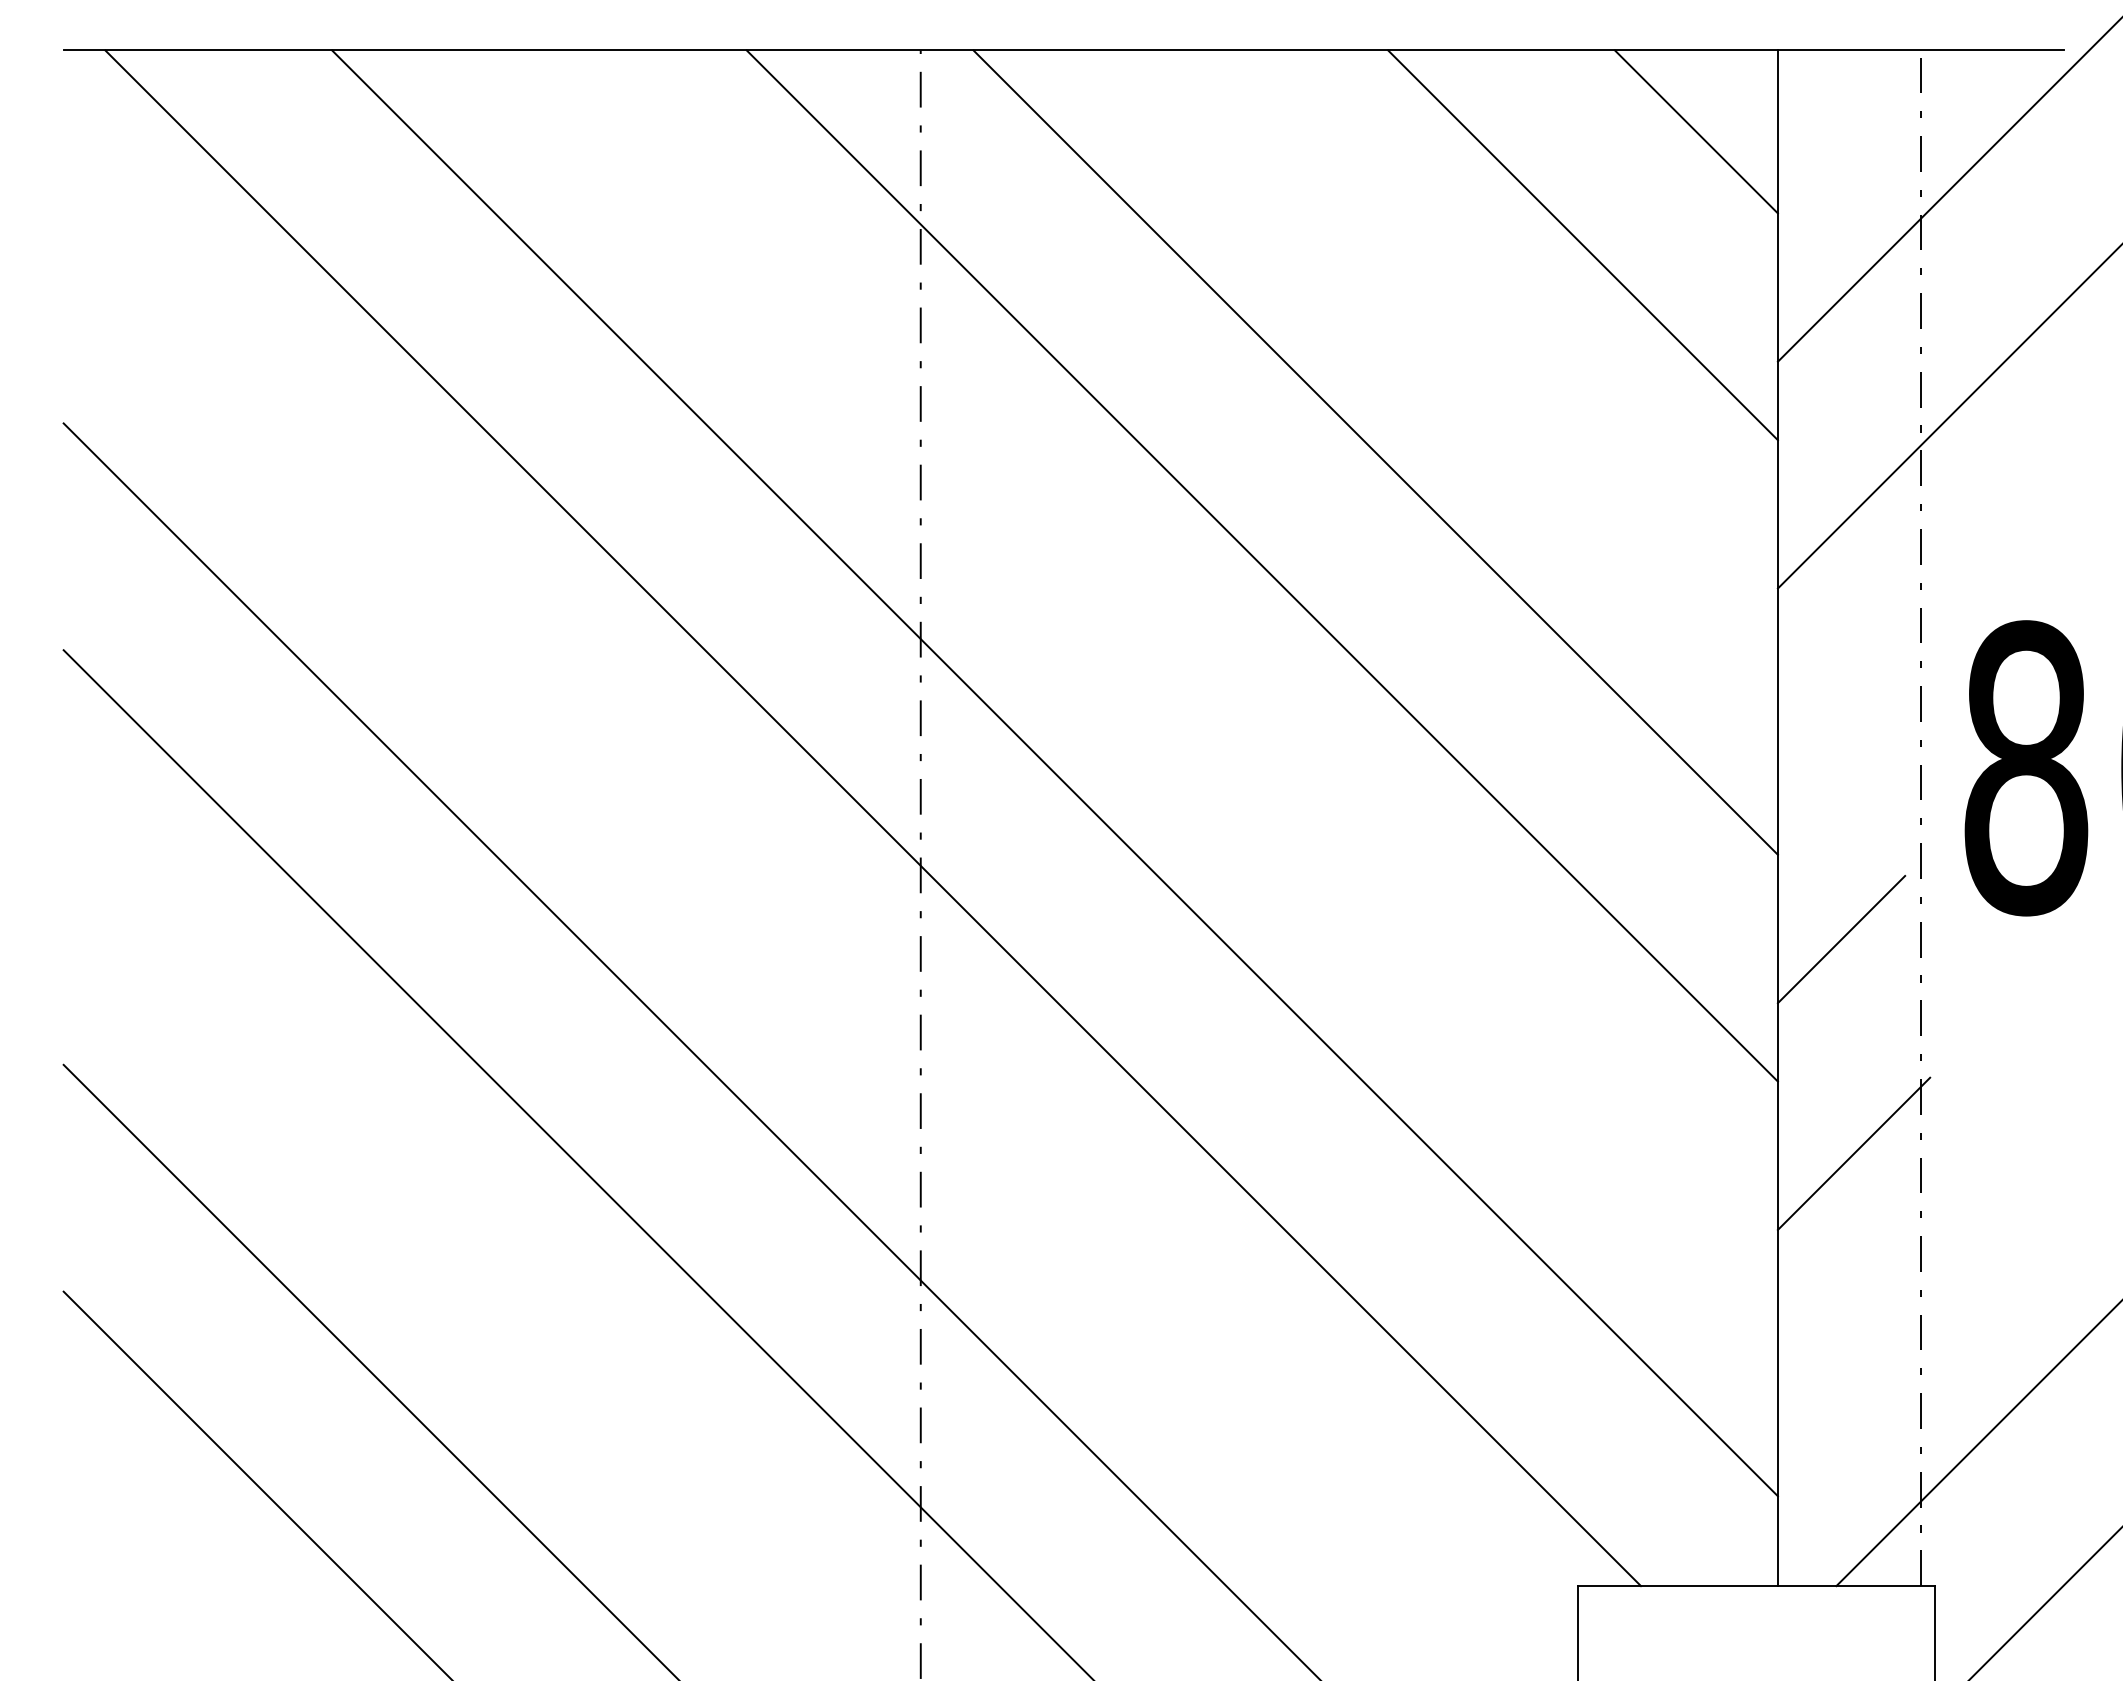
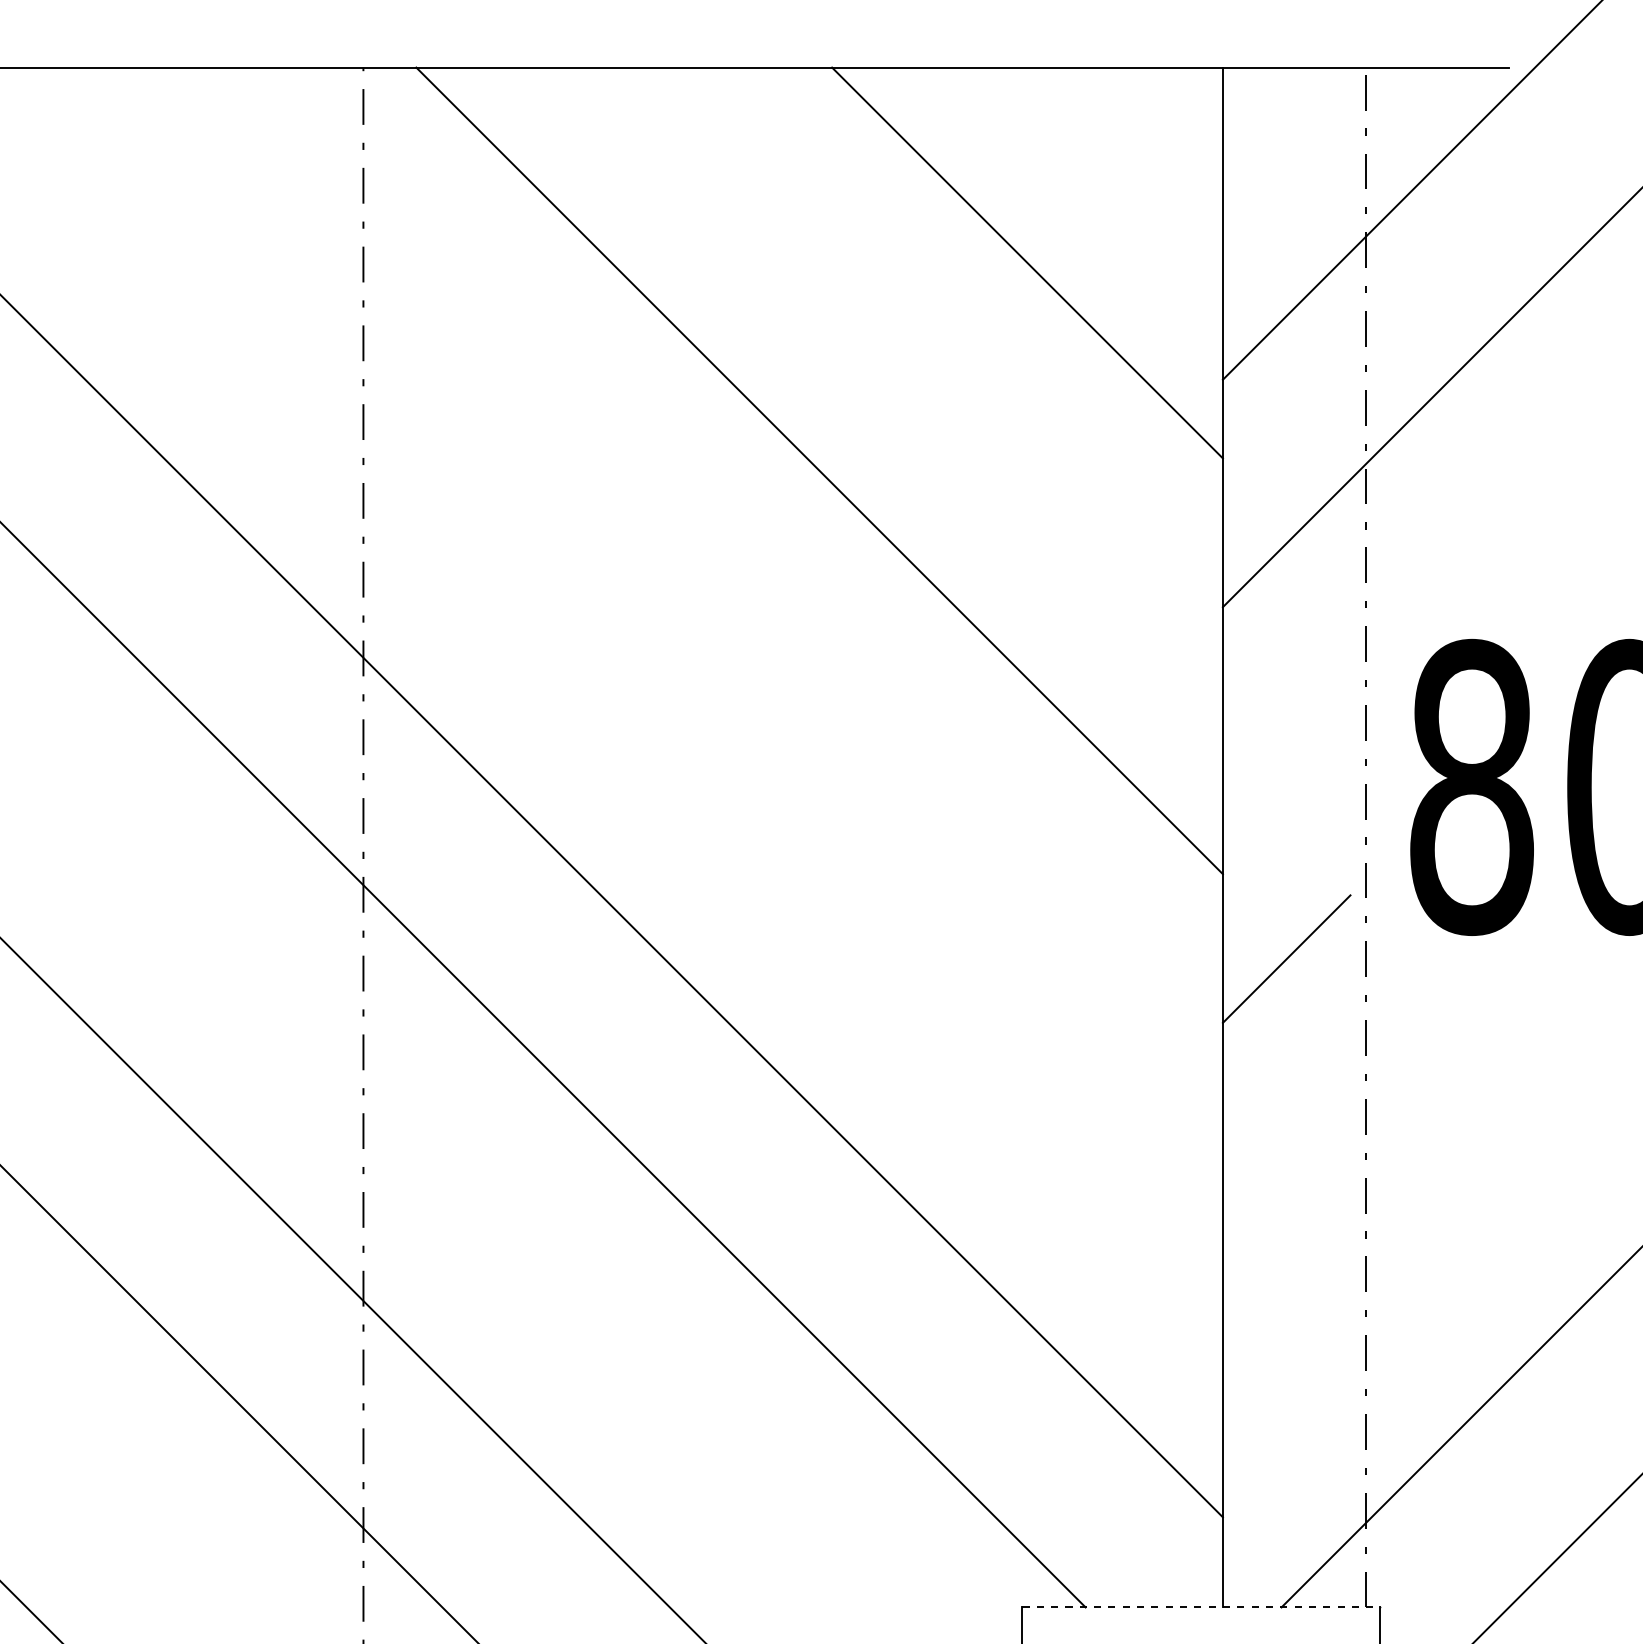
line: (1695, 131) -> (1140, 148), removed
line: (1261, 565) -> (705, 584), removed
line: (1853, 1153) -> (1298, 1173), removed
line: (1756, 1586) -> (1201, 1607), solid -> dashed

